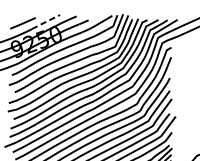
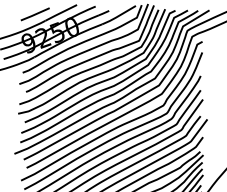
line: (45, 22) -> (60, 13), dashed -> solid

